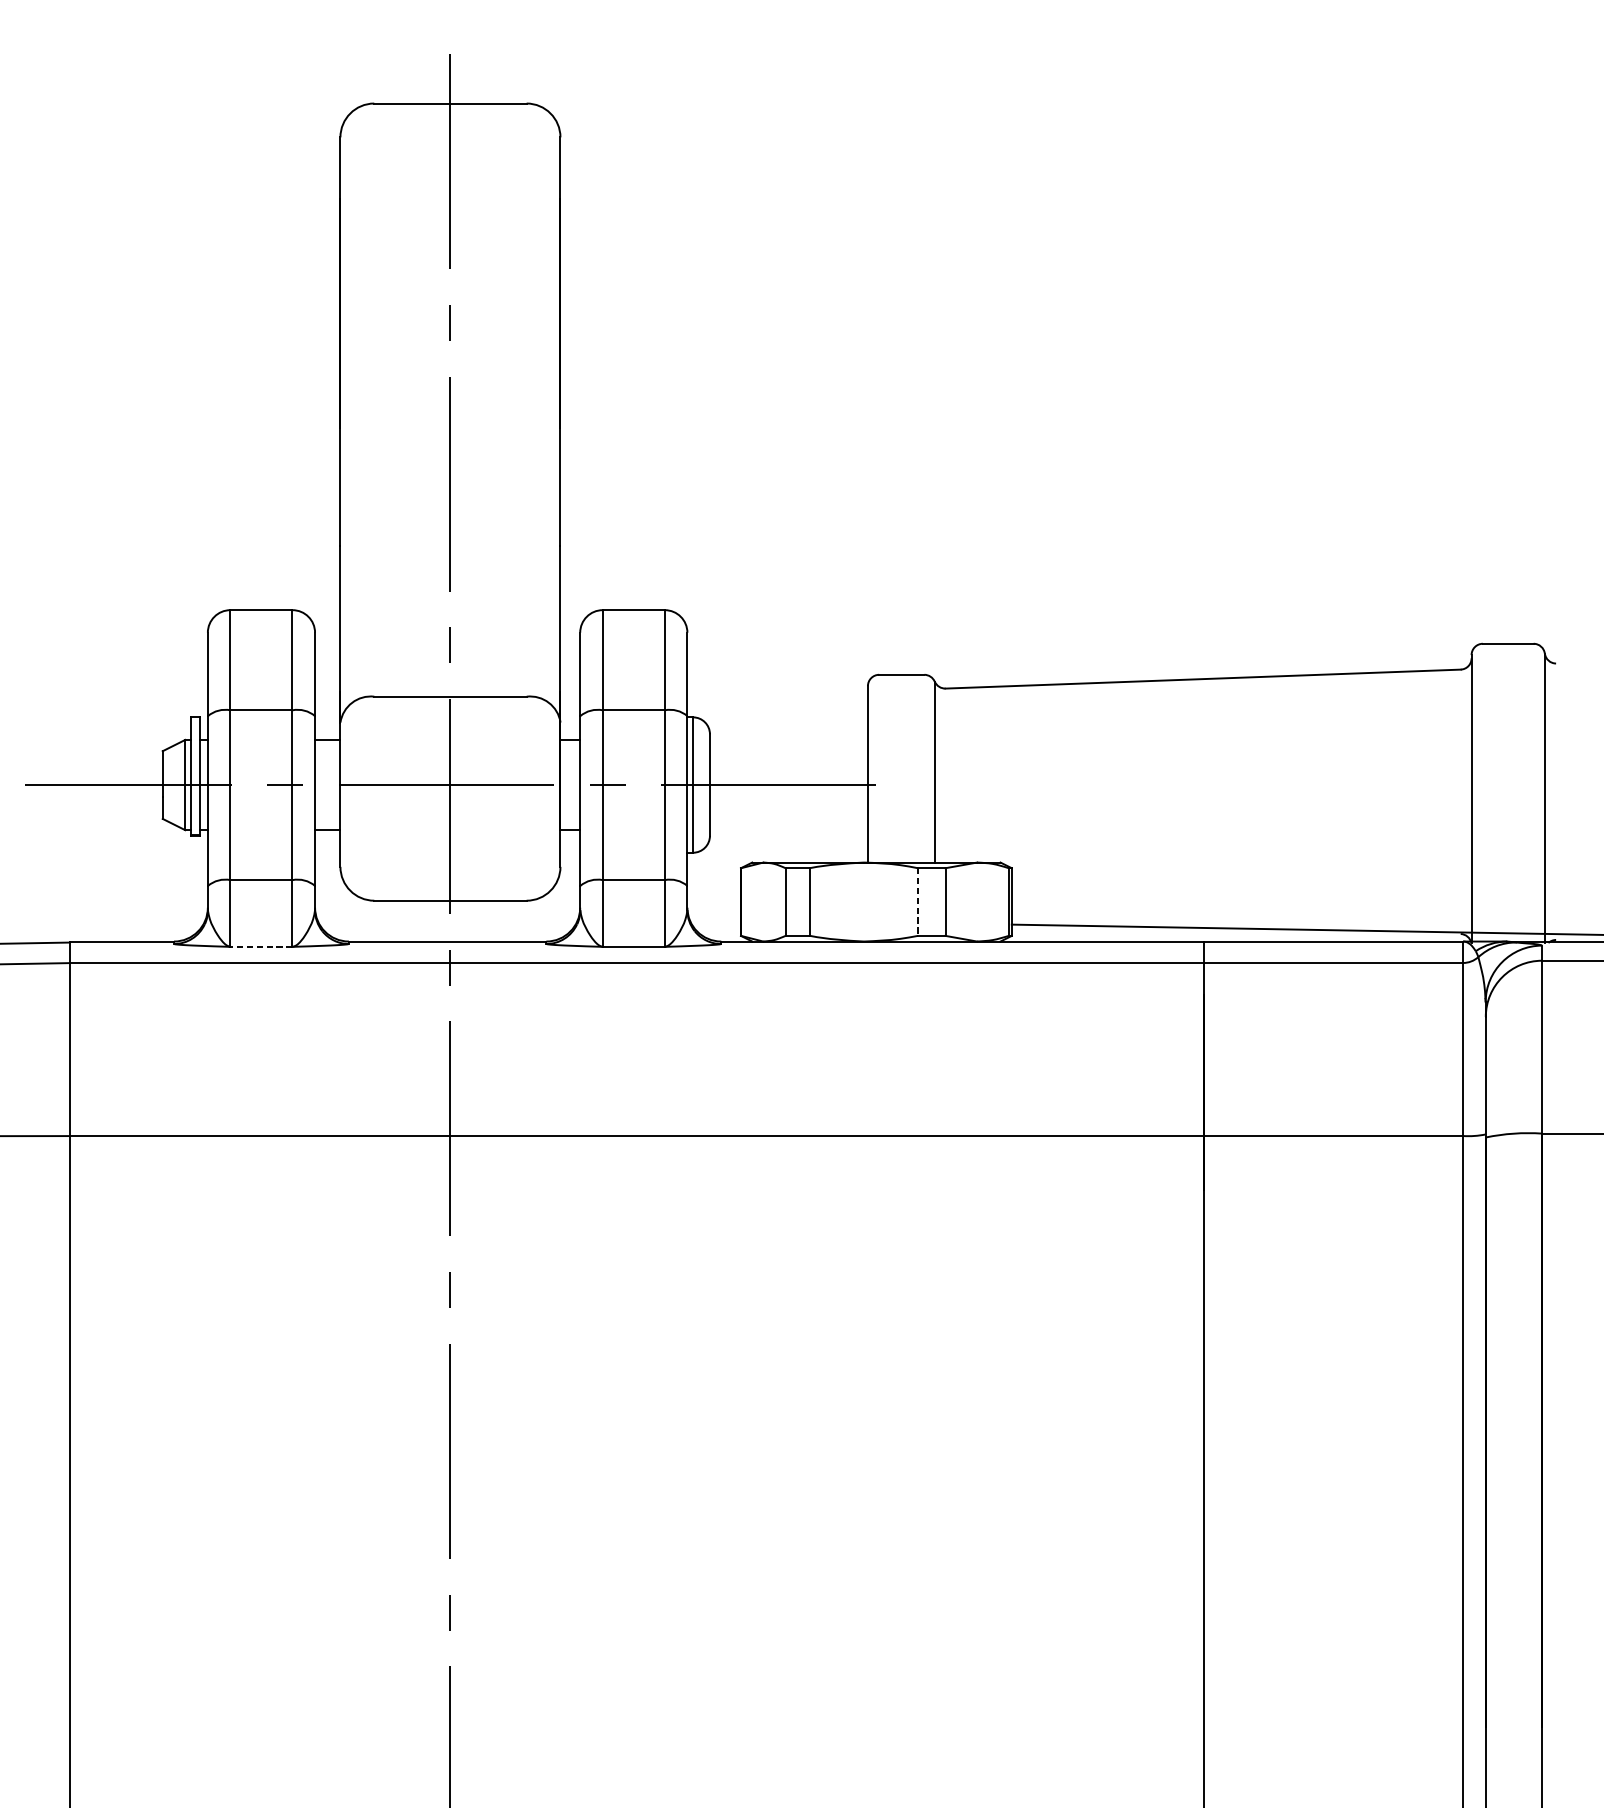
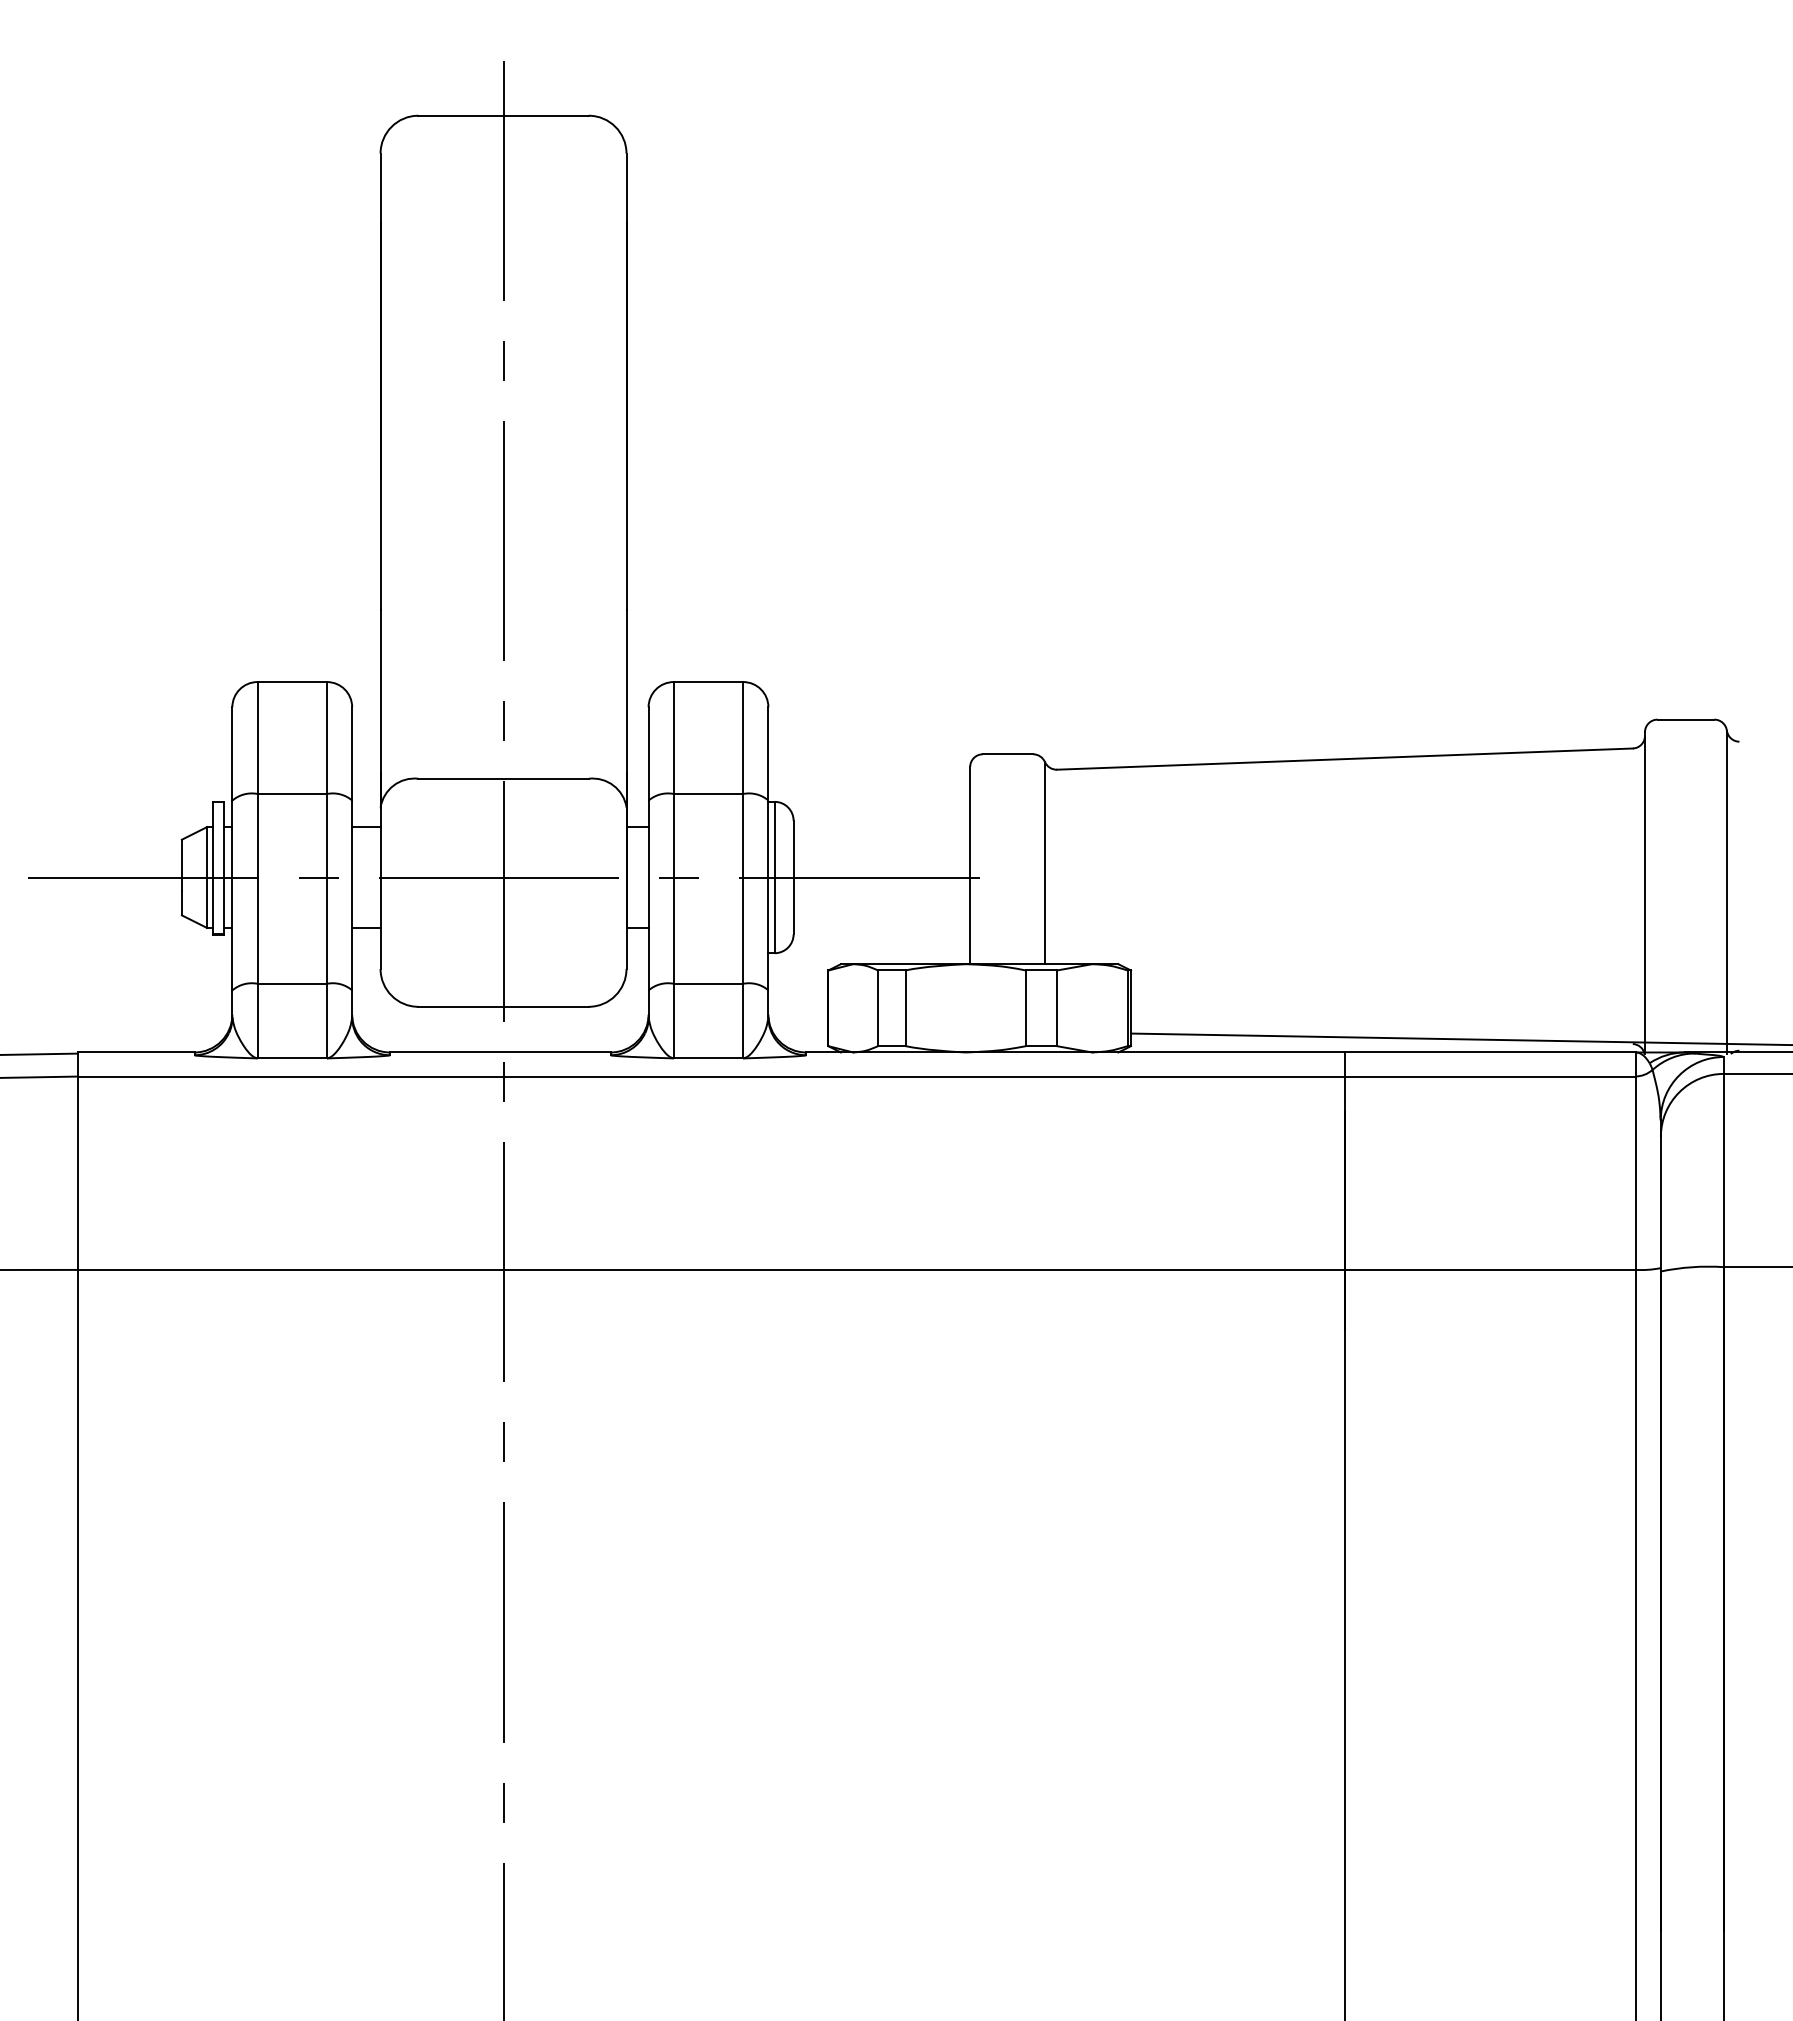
line: (918, 902) -> (1026, 1008), dashed -> solid
line: (261, 946) -> (292, 1058), dashed -> solid

